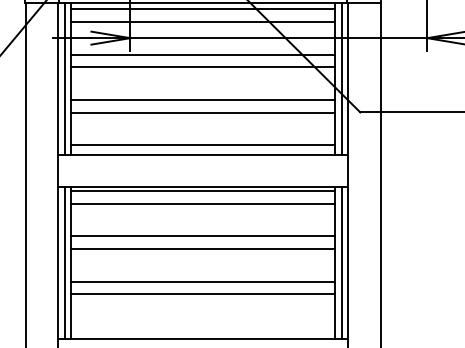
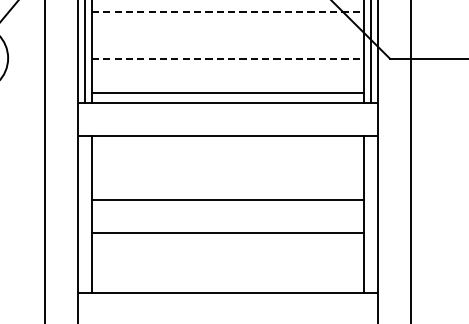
line: (203, 67) -> (228, 12), solid -> dashed
line: (203, 99) -> (228, 45), removed
line: (203, 112) -> (228, 58), solid -> dashed
line: (203, 190) -> (228, 139), removed
line: (203, 203) -> (228, 152), removed
line: (203, 236) -> (228, 186), removed
line: (64, 263) -> (84, 214), removed
line: (341, 263) -> (370, 214), removed
line: (203, 294) -> (228, 246), removed

